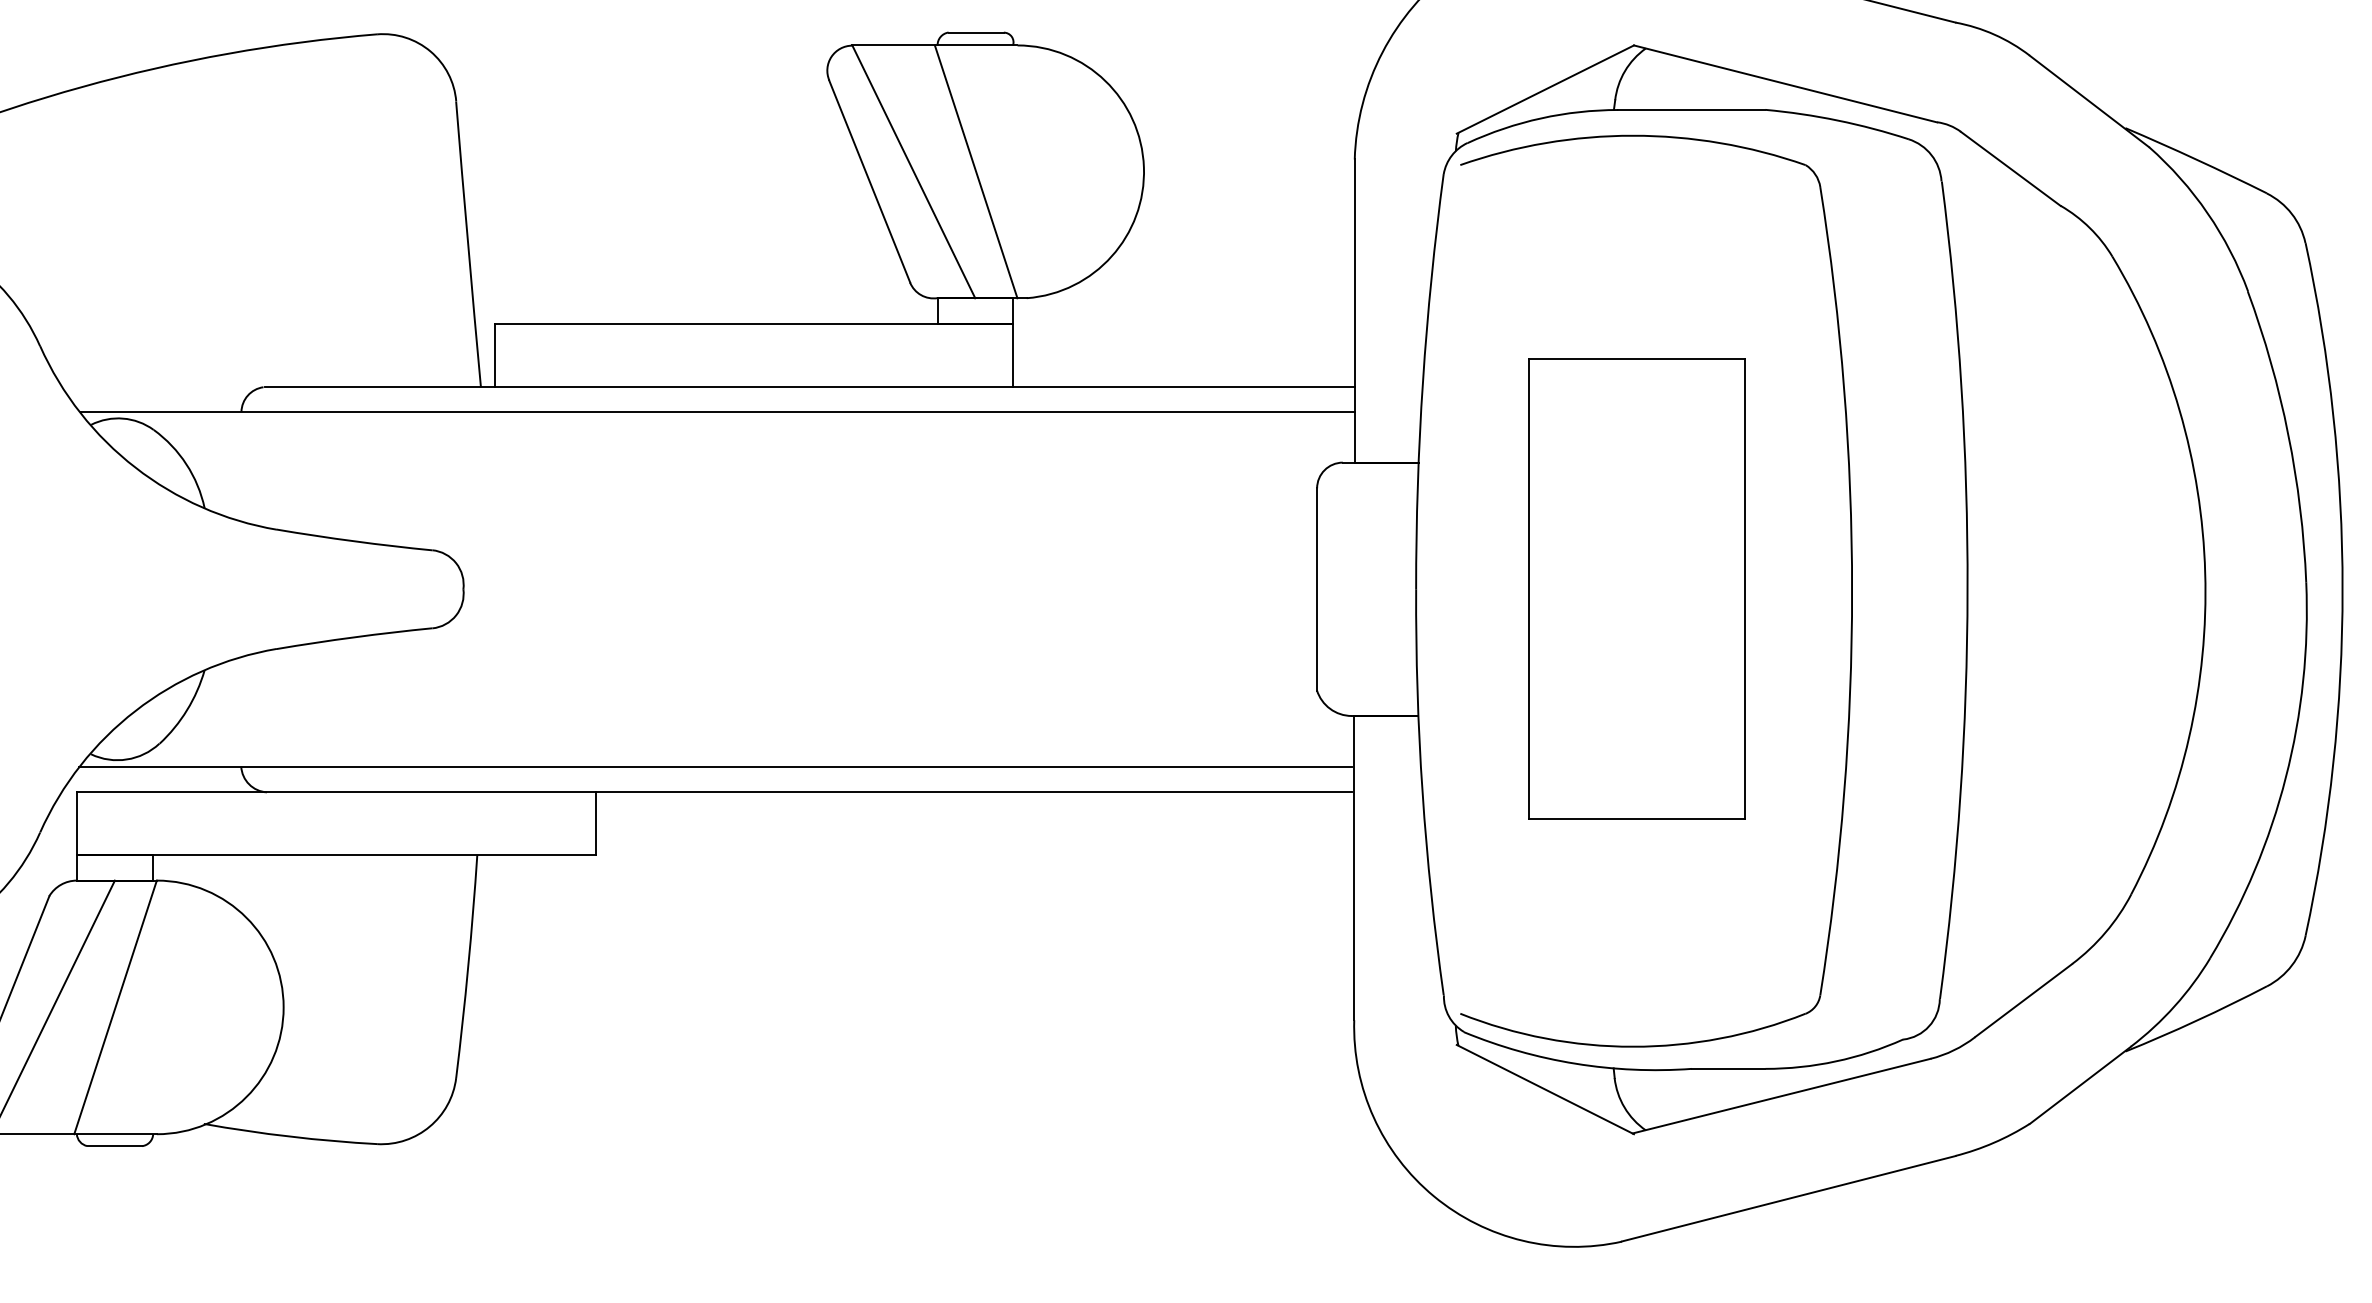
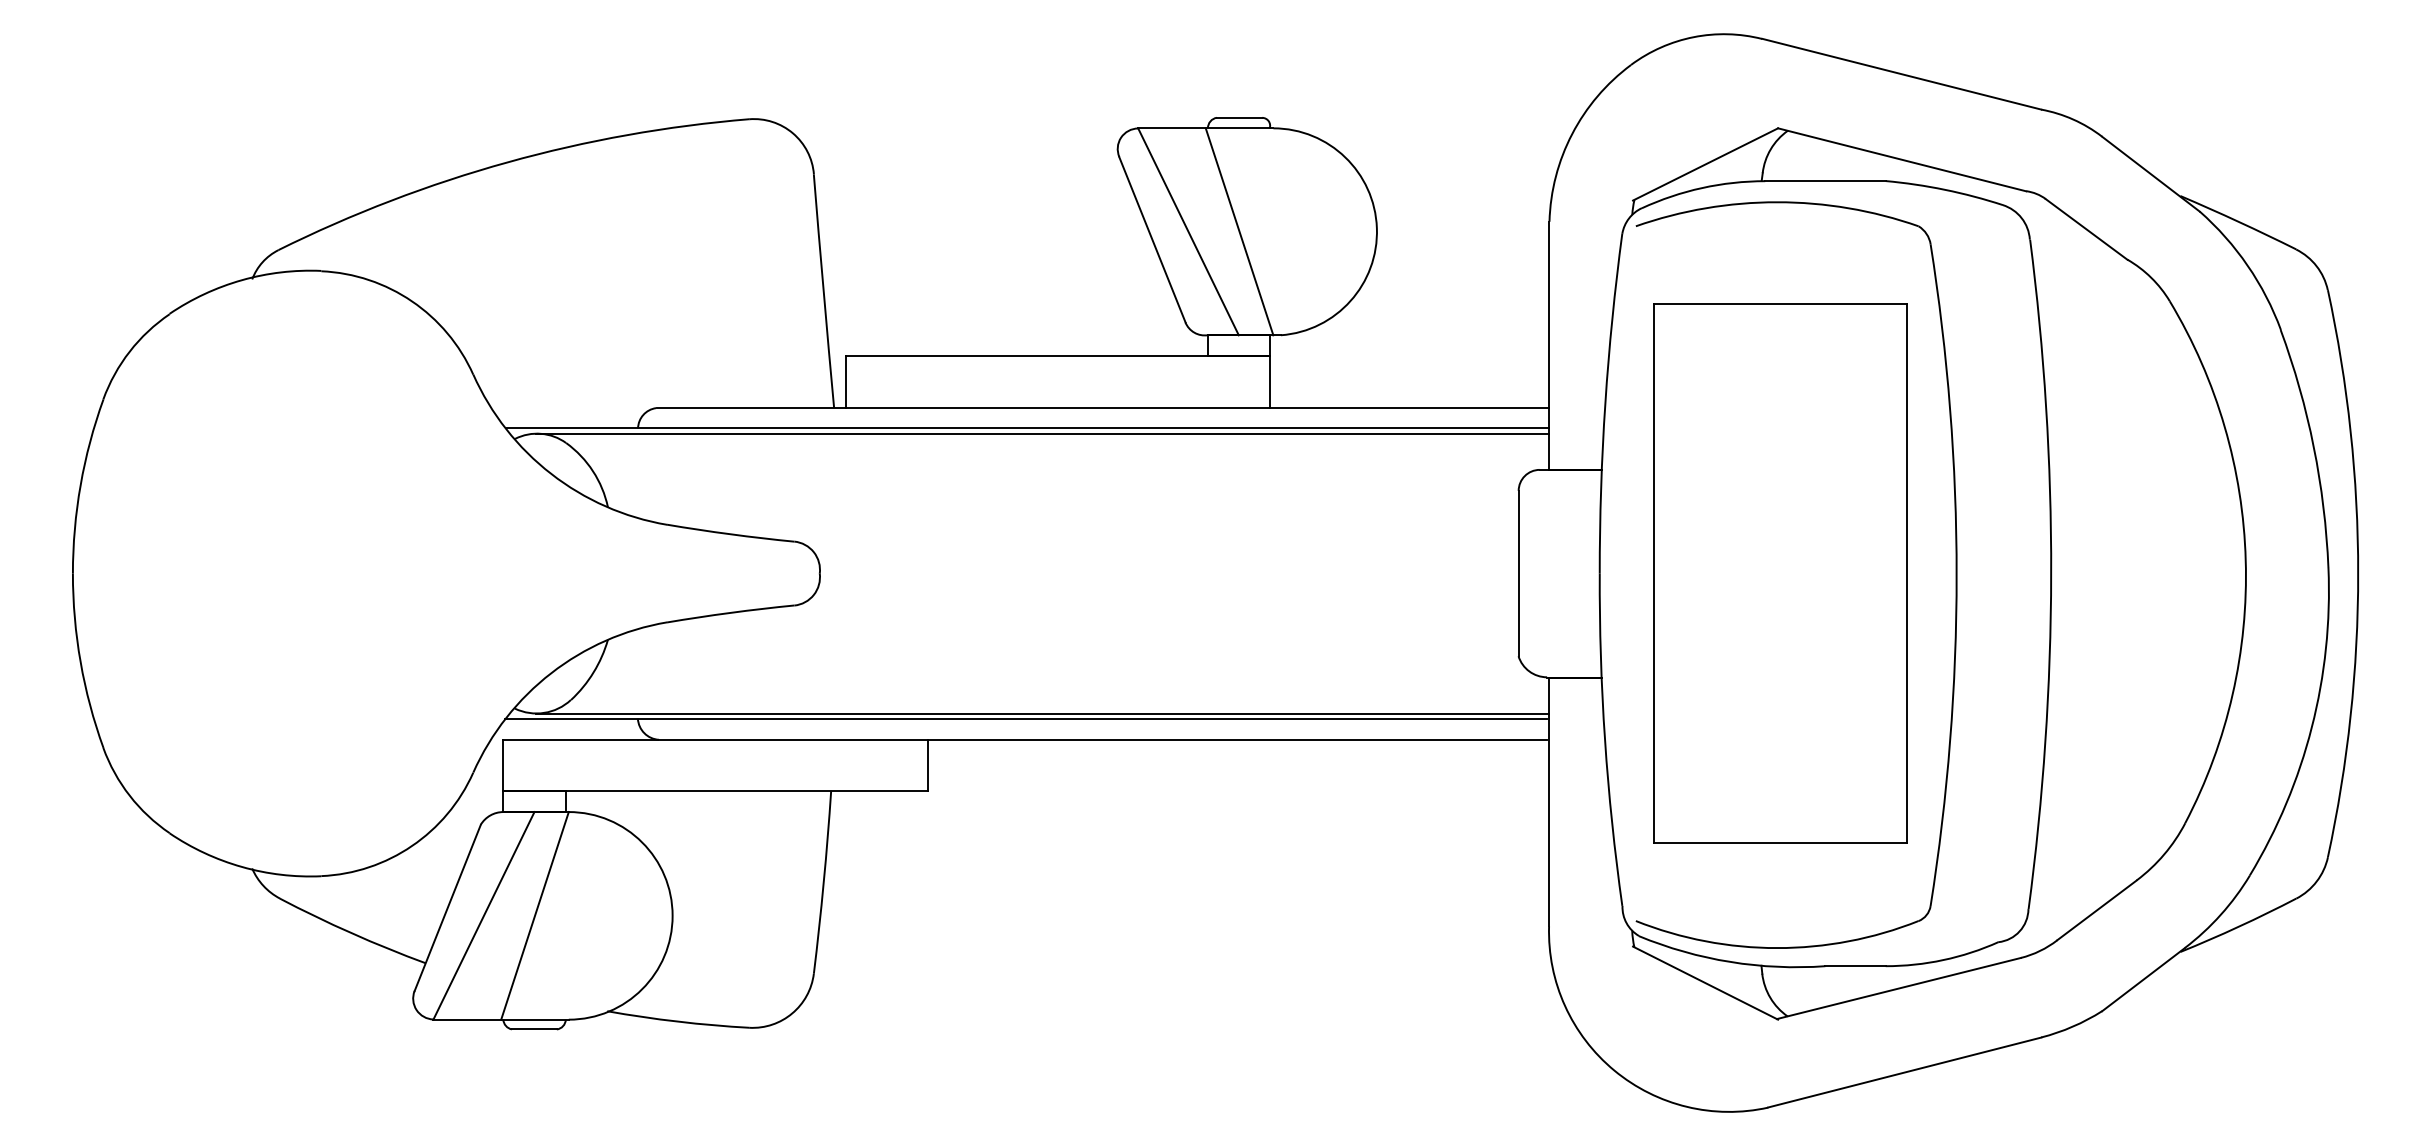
line: (735, 418) -> (1042, 433), added
part: (1636, 589) -> (1780, 573), size x1.43
line: (735, 760) -> (1042, 713), added

